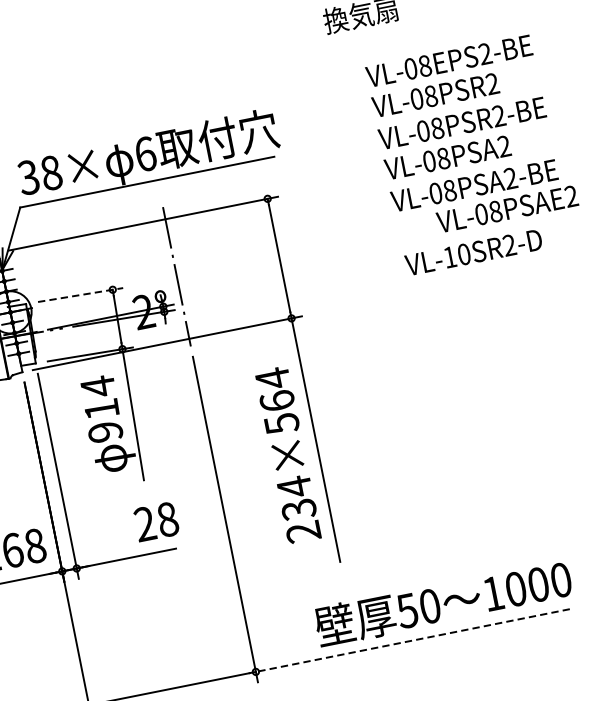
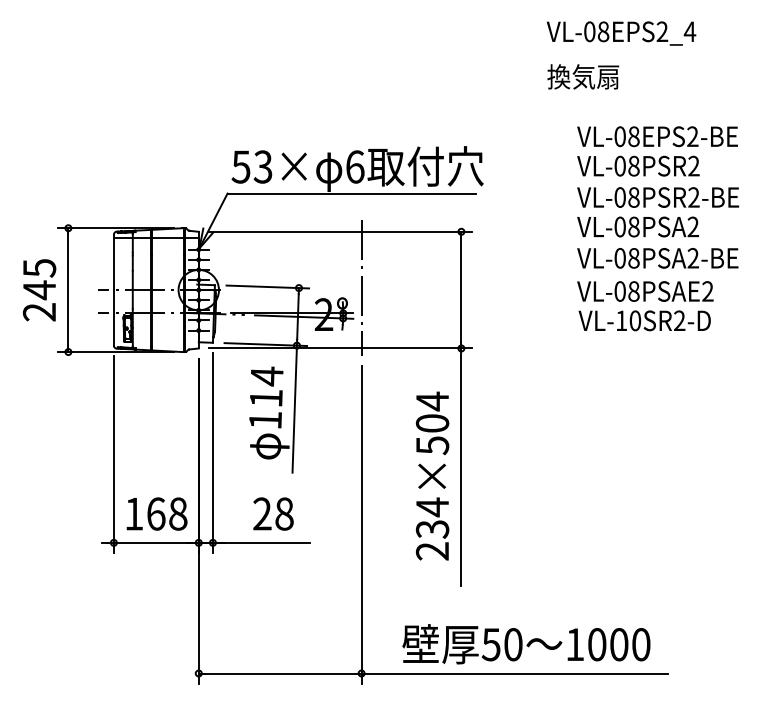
text: (39, 174) -> (251, 166), 38× -> 53×
text: (507, 209) -> (645, 291), moved
line: (81, 295) -> (268, 287), dashed -> solid
text: (277, 401) -> (432, 423), 234×564 -> 234×504
text: (105, 432) -> (265, 420), 914 -> 114
text: (156, 521) -> (273, 513), moved
text: (443, 603) -> (526, 644), moved
line: (412, 640) -> (514, 673), dashed -> solid

